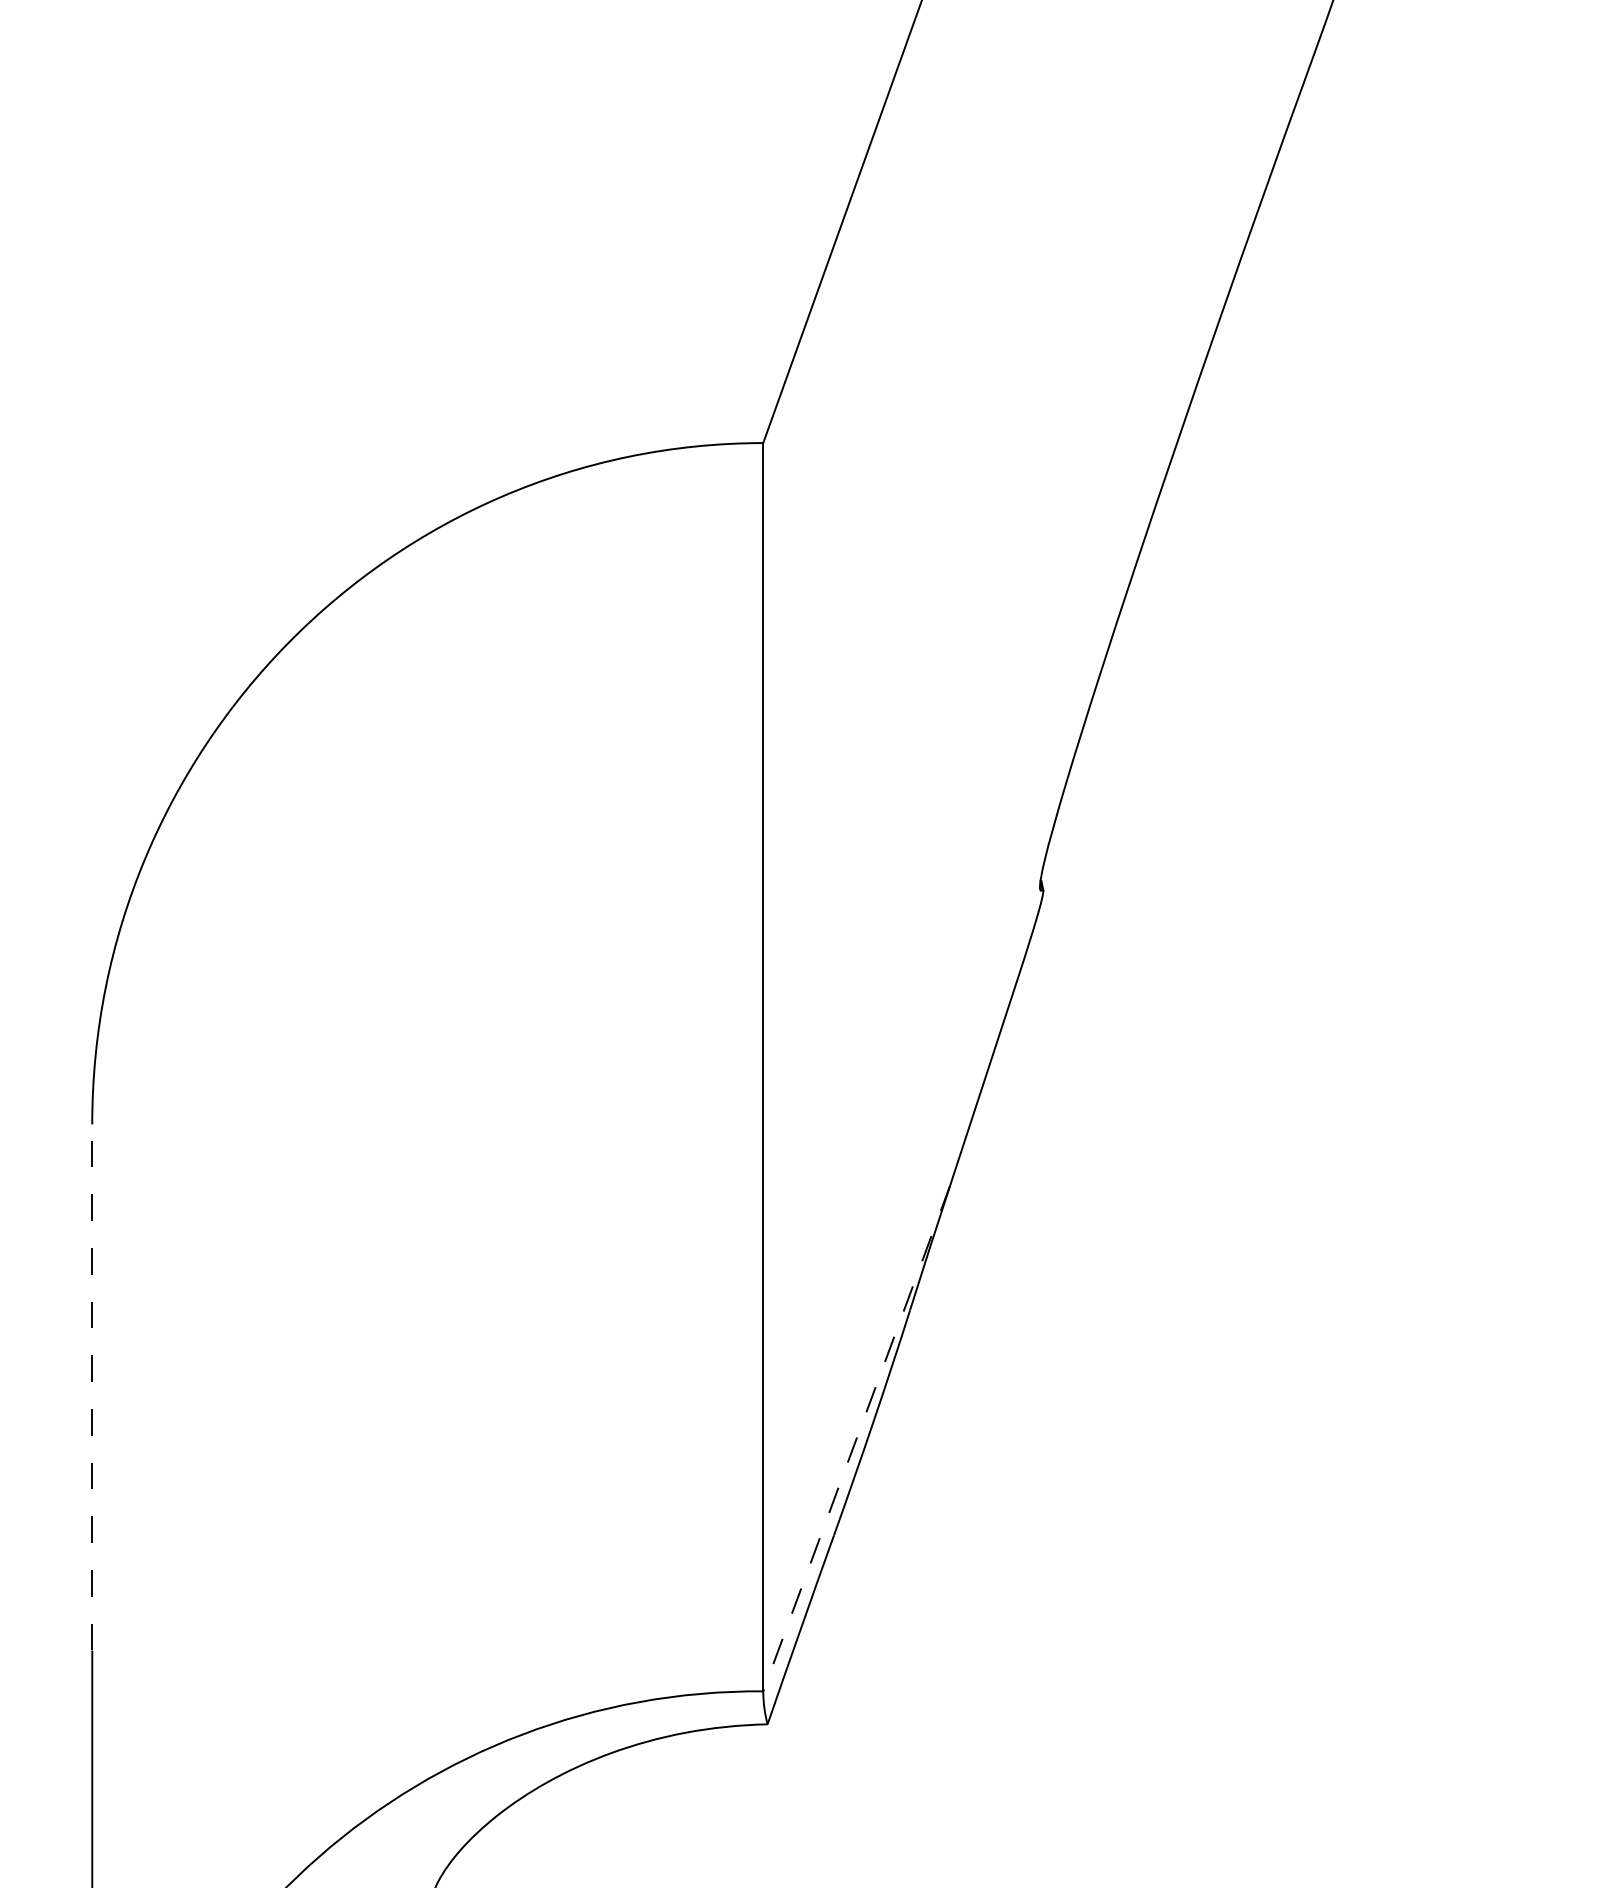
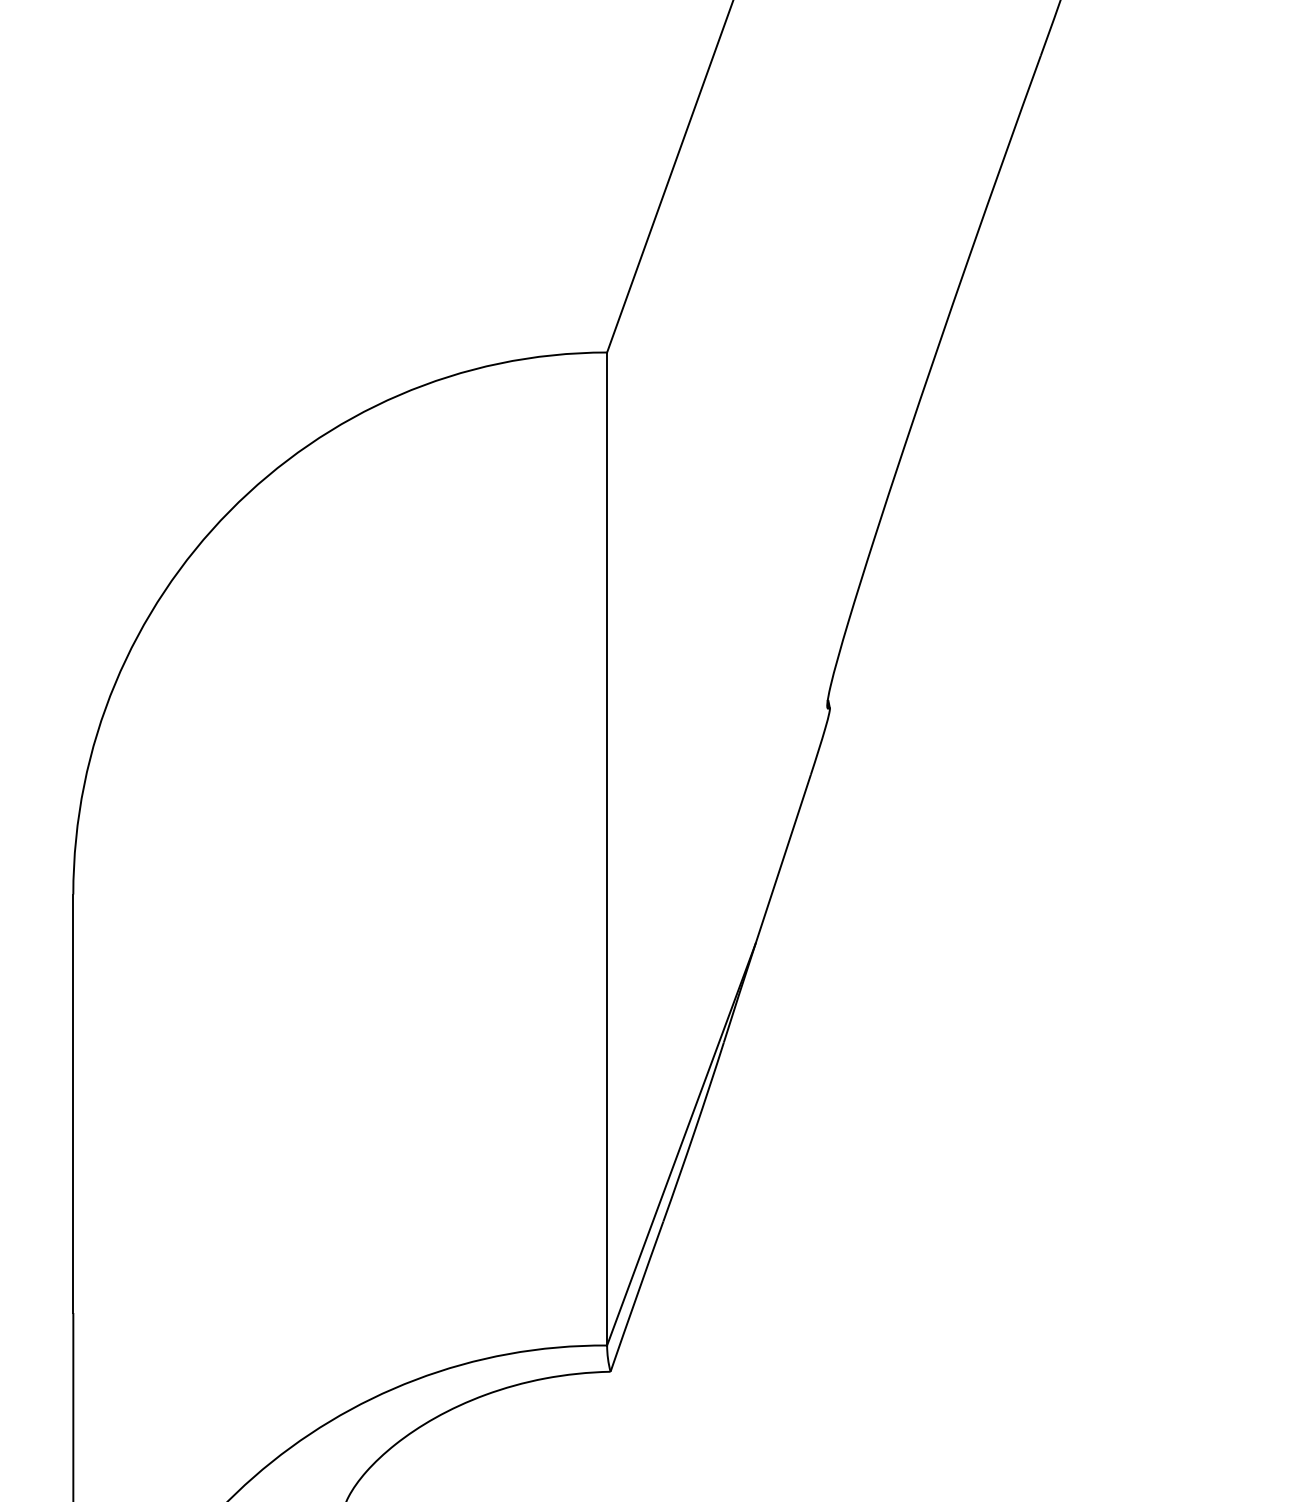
line: (92, 1386) -> (73, 1103), dashed -> solid
line: (856, 1438) -> (681, 1144), dashed -> solid

